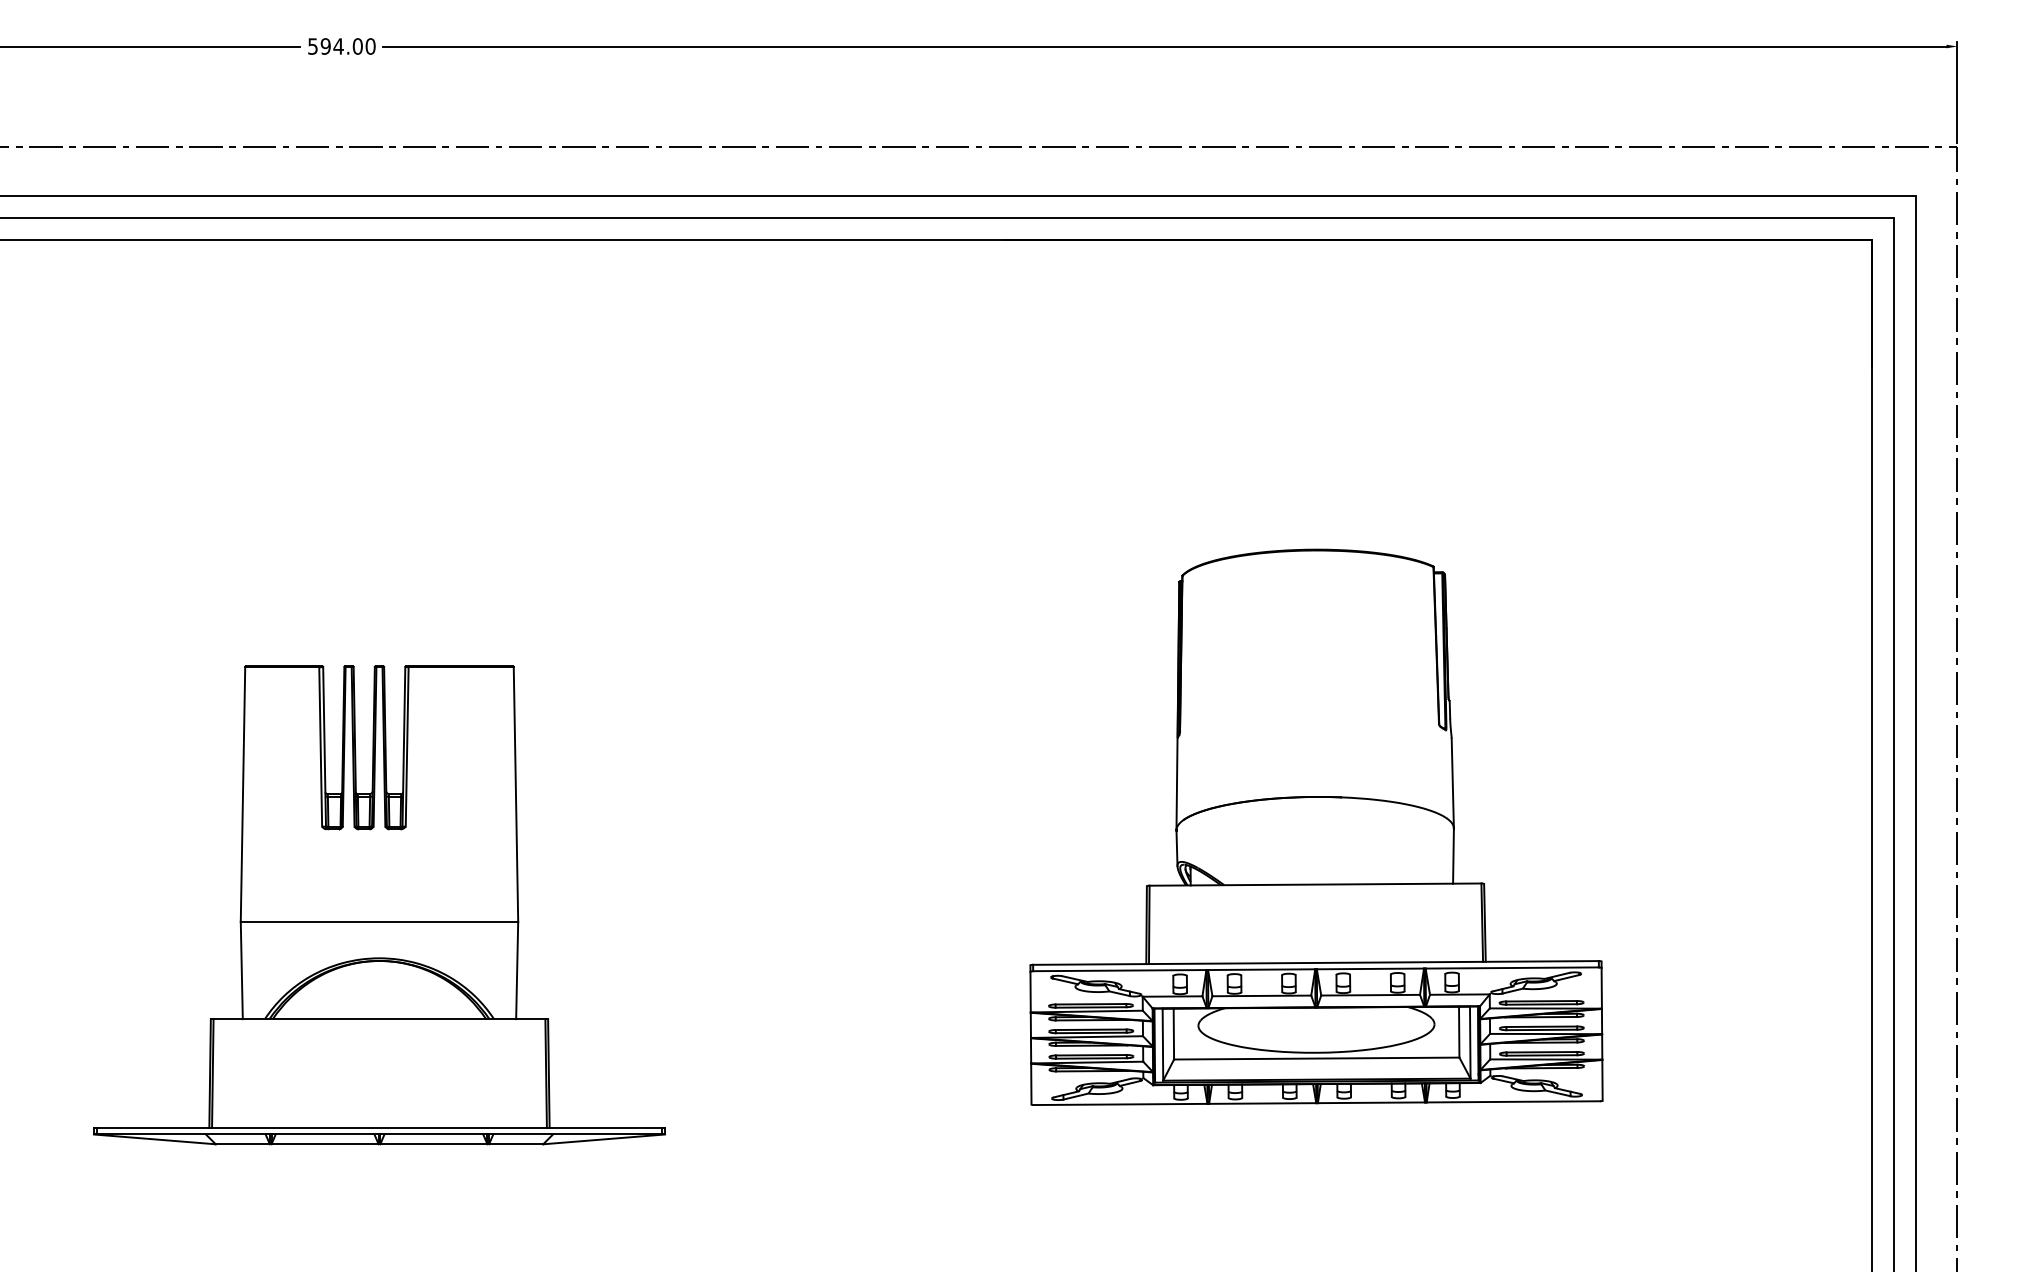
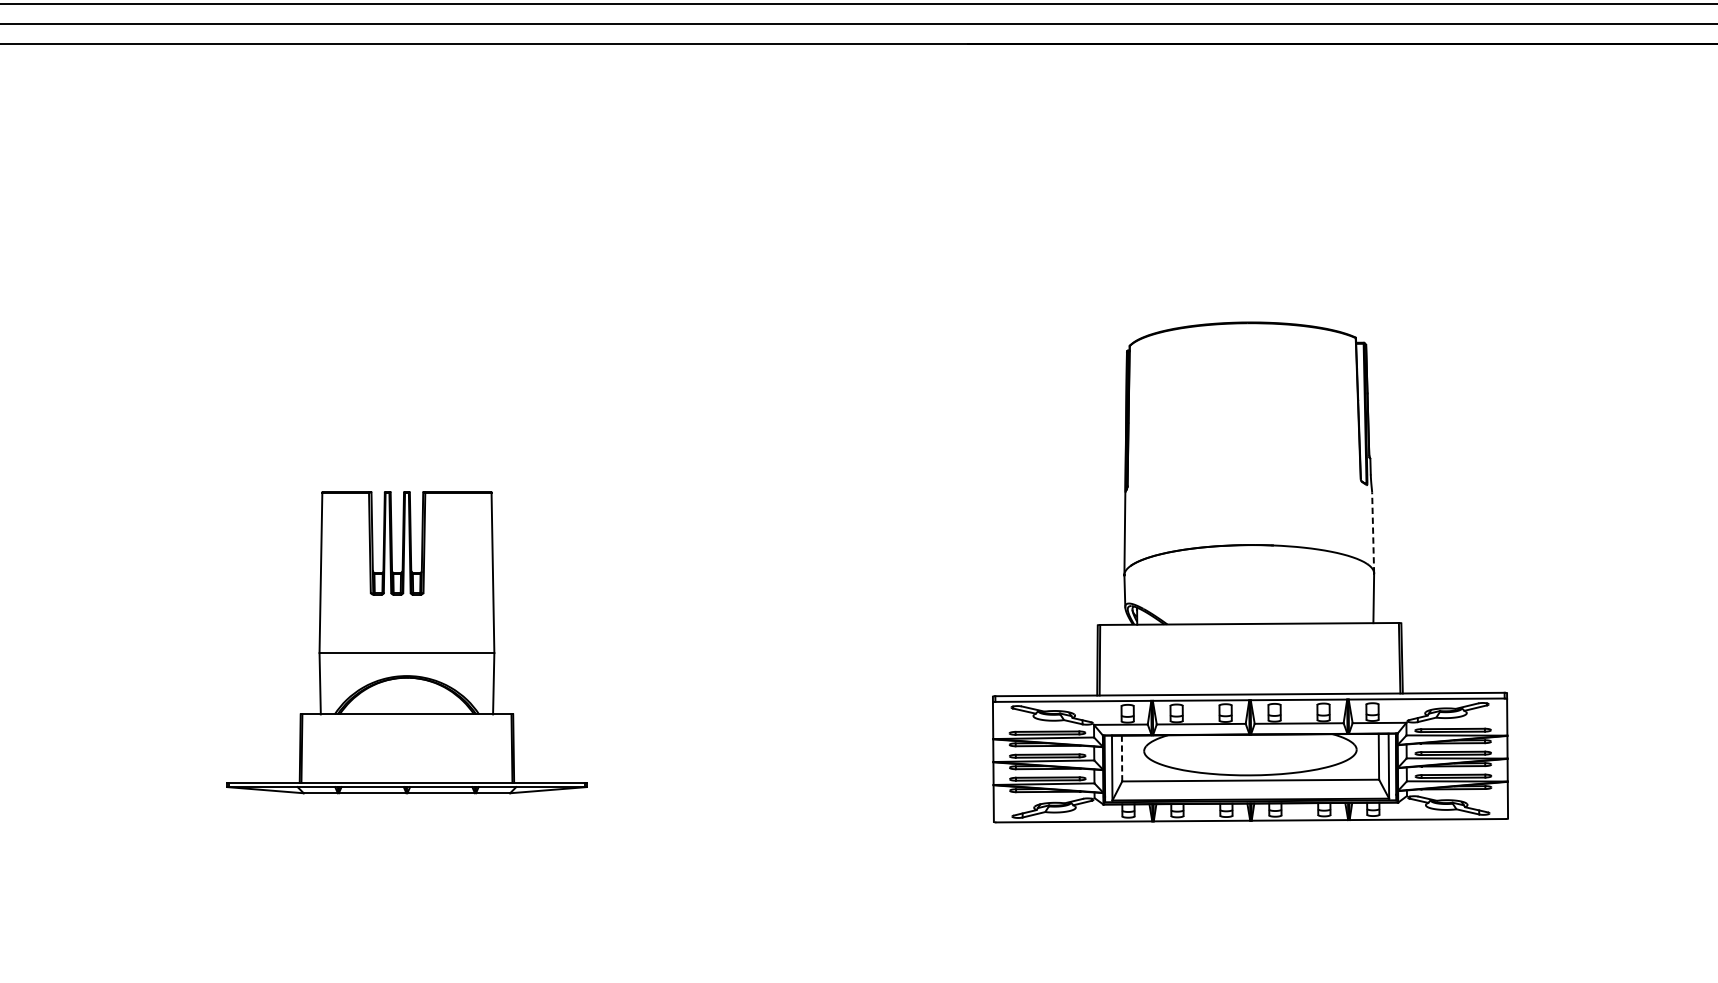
line: (1452, 783) -> (1372, 532), solid -> dashed
part: (379, 905) -> (406, 642), size x0.7
line: (1173, 1033) -> (1121, 758), solid -> dashed

